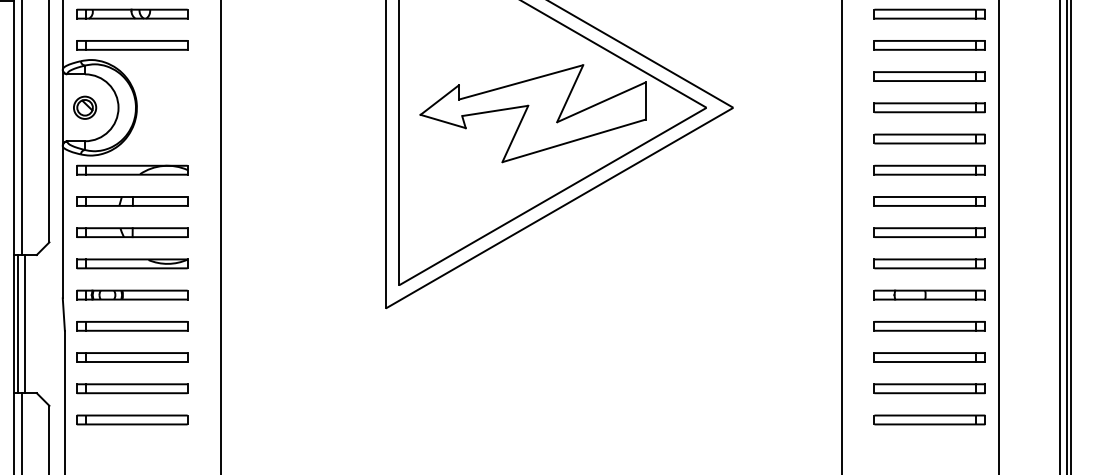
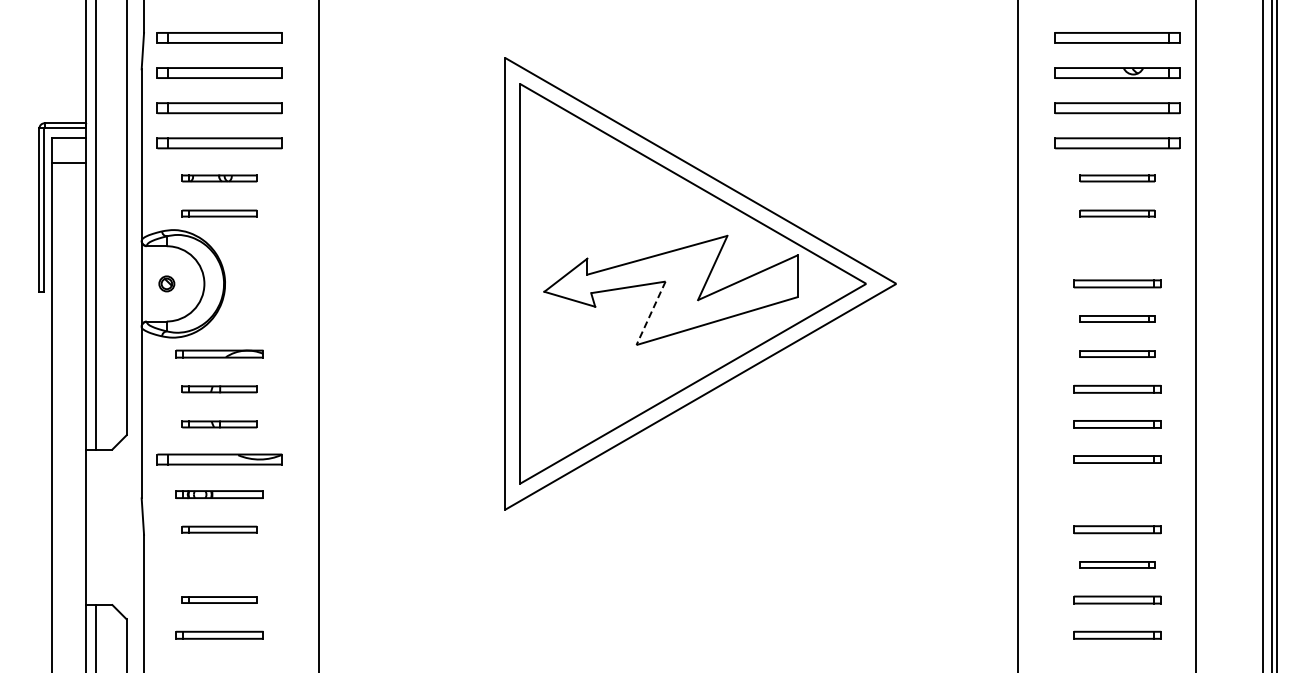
part: (131, 14) -> (219, 178), size x0.6
part: (929, 14) -> (1117, 178), size x0.6
part: (131, 45) -> (219, 213), size x0.6
part: (929, 45) -> (1117, 213), size x0.6
part: (929, 76) -> (1117, 248), removed
part: (84, 107) -> (166, 283), size x0.6
part: (929, 107) -> (1117, 283), size x0.7
line: (515, 134) -> (651, 313), solid -> dashed
part: (929, 138) -> (1117, 318), size x0.6
part: (131, 169) -> (219, 353), size x0.7
part: (929, 169) -> (1117, 353), size x0.6
part: (131, 201) -> (219, 389), size x0.6
part: (929, 201) -> (1117, 389), size x0.7
part: (131, 232) -> (219, 424), size x0.6
part: (929, 232) -> (1117, 424), size x0.7
part: (929, 263) -> (1117, 459), size x0.7
part: (131, 294) -> (219, 494), size x0.7
part: (929, 294) -> (1117, 494), removed
line: (18, 324) -> (91, 527), removed
line: (25, 324) -> (99, 527), removed
part: (131, 326) -> (219, 529), size x0.6
part: (929, 326) -> (1117, 529), size x0.7
part: (131, 357) -> (219, 564), removed
part: (929, 357) -> (1117, 564), size x0.6
part: (131, 388) -> (219, 599), size x0.6
part: (929, 388) -> (1117, 599), size x0.7
part: (131, 420) -> (219, 635), size x0.7
part: (929, 420) -> (1117, 635), size x0.7

